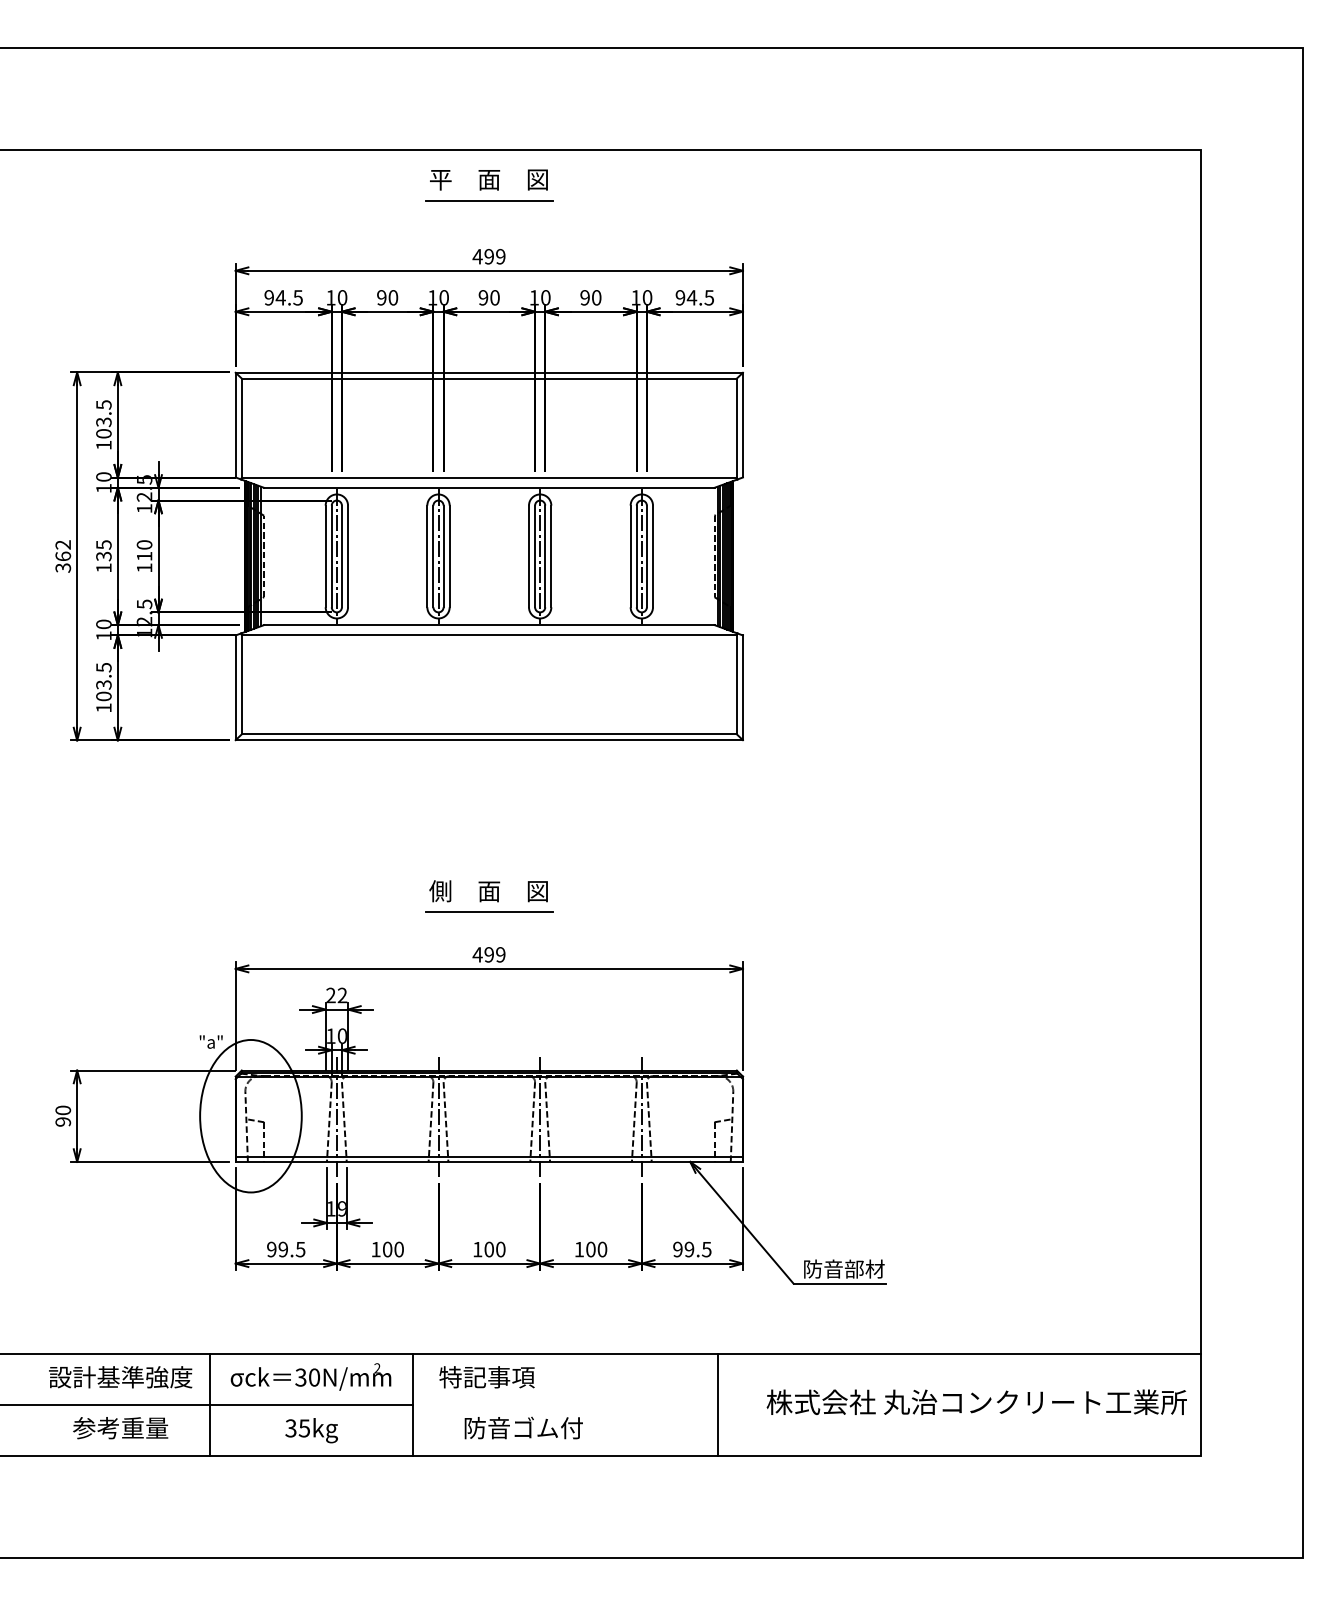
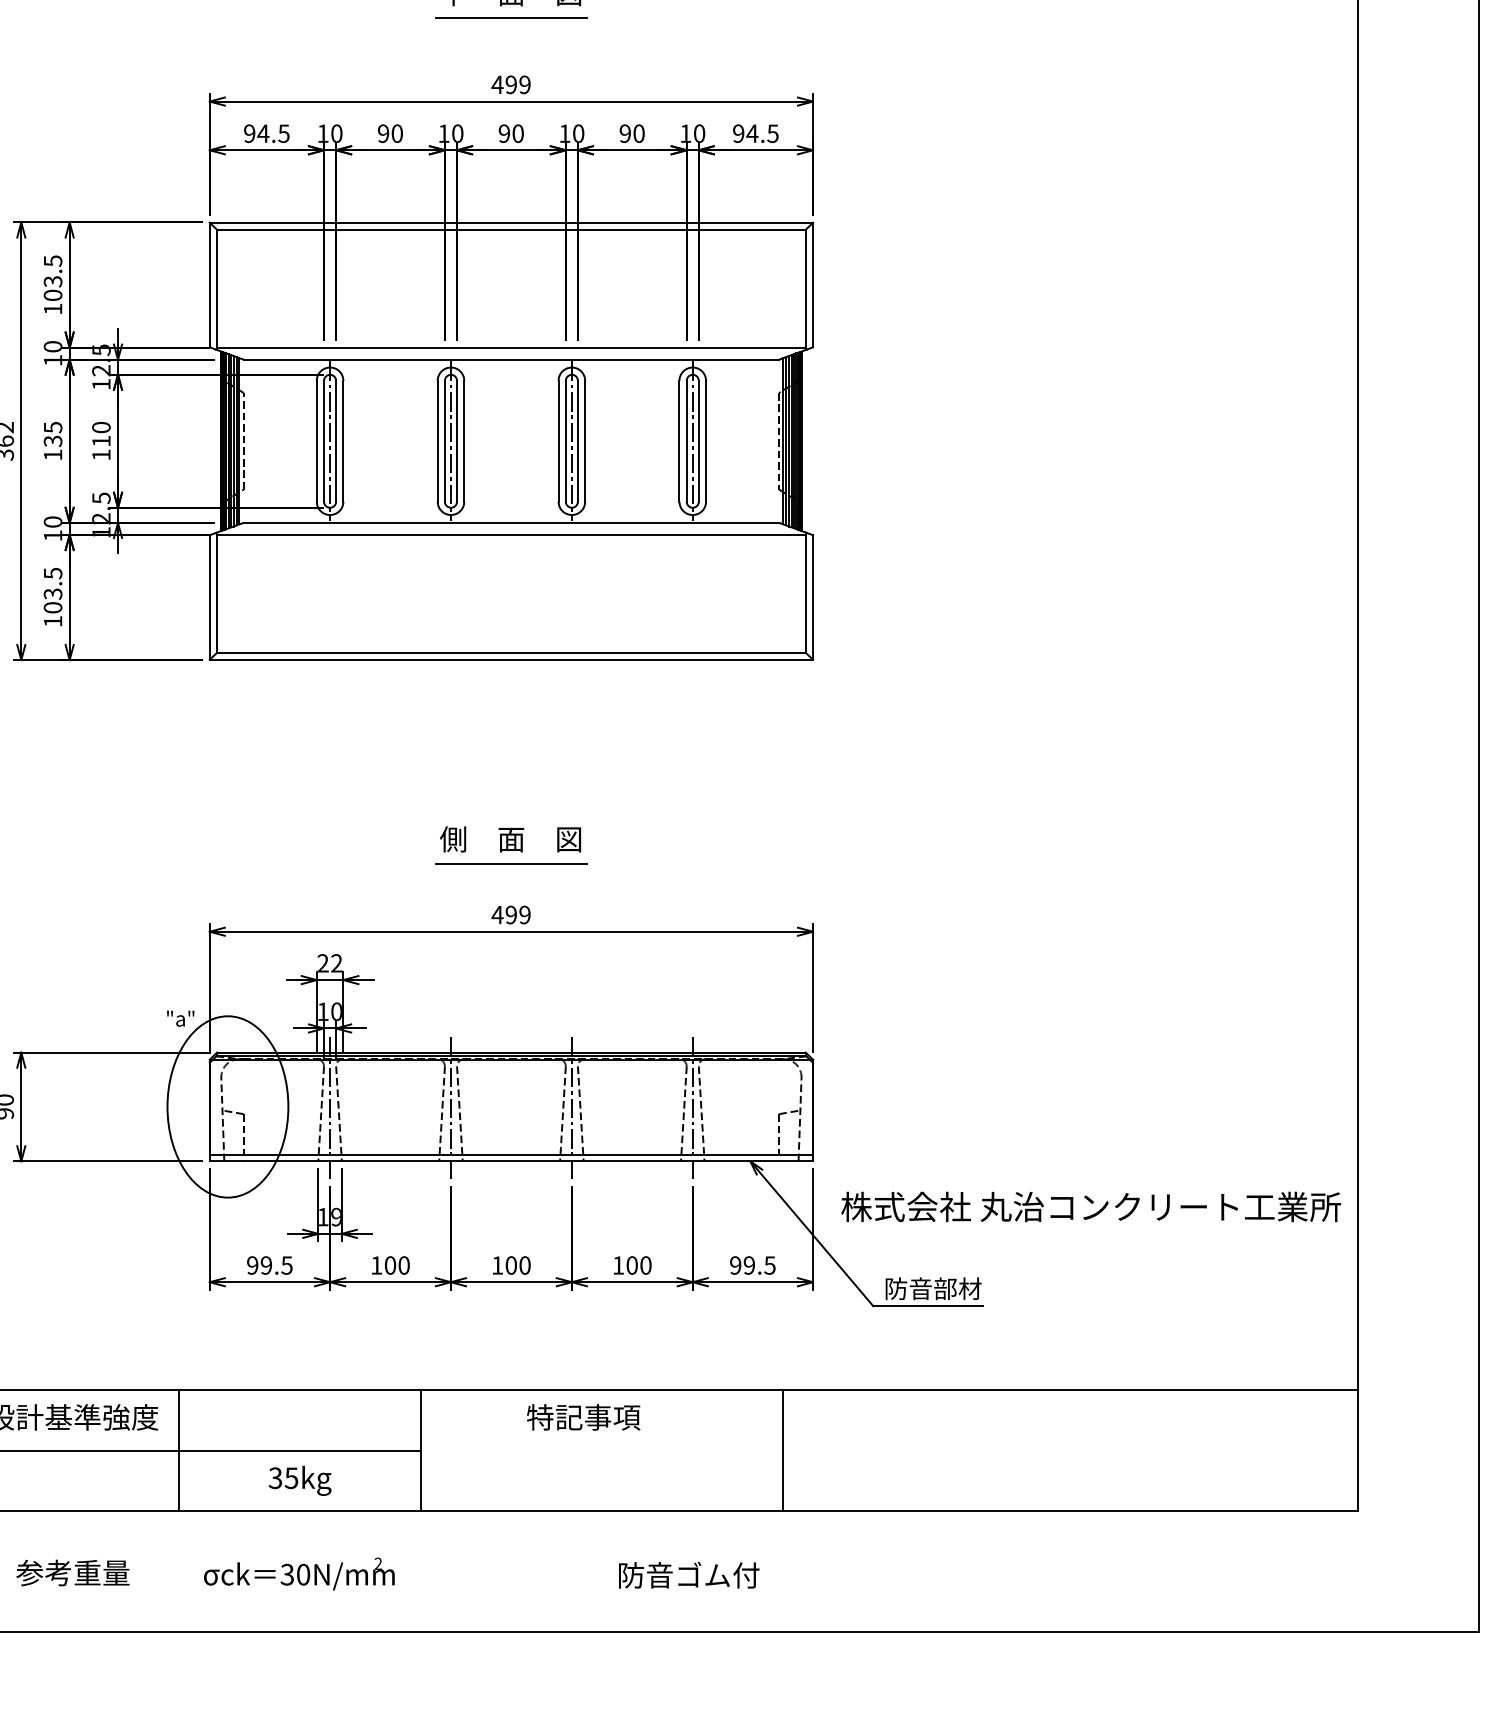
text: (310, 1376) -> (298, 1573), moved
text: (486, 1377) -> (582, 1417), moved
text: (976, 1401) -> (1090, 1205), moved
text: (523, 1427) -> (688, 1574), moved
text: (120, 1428) -> (72, 1573), moved

